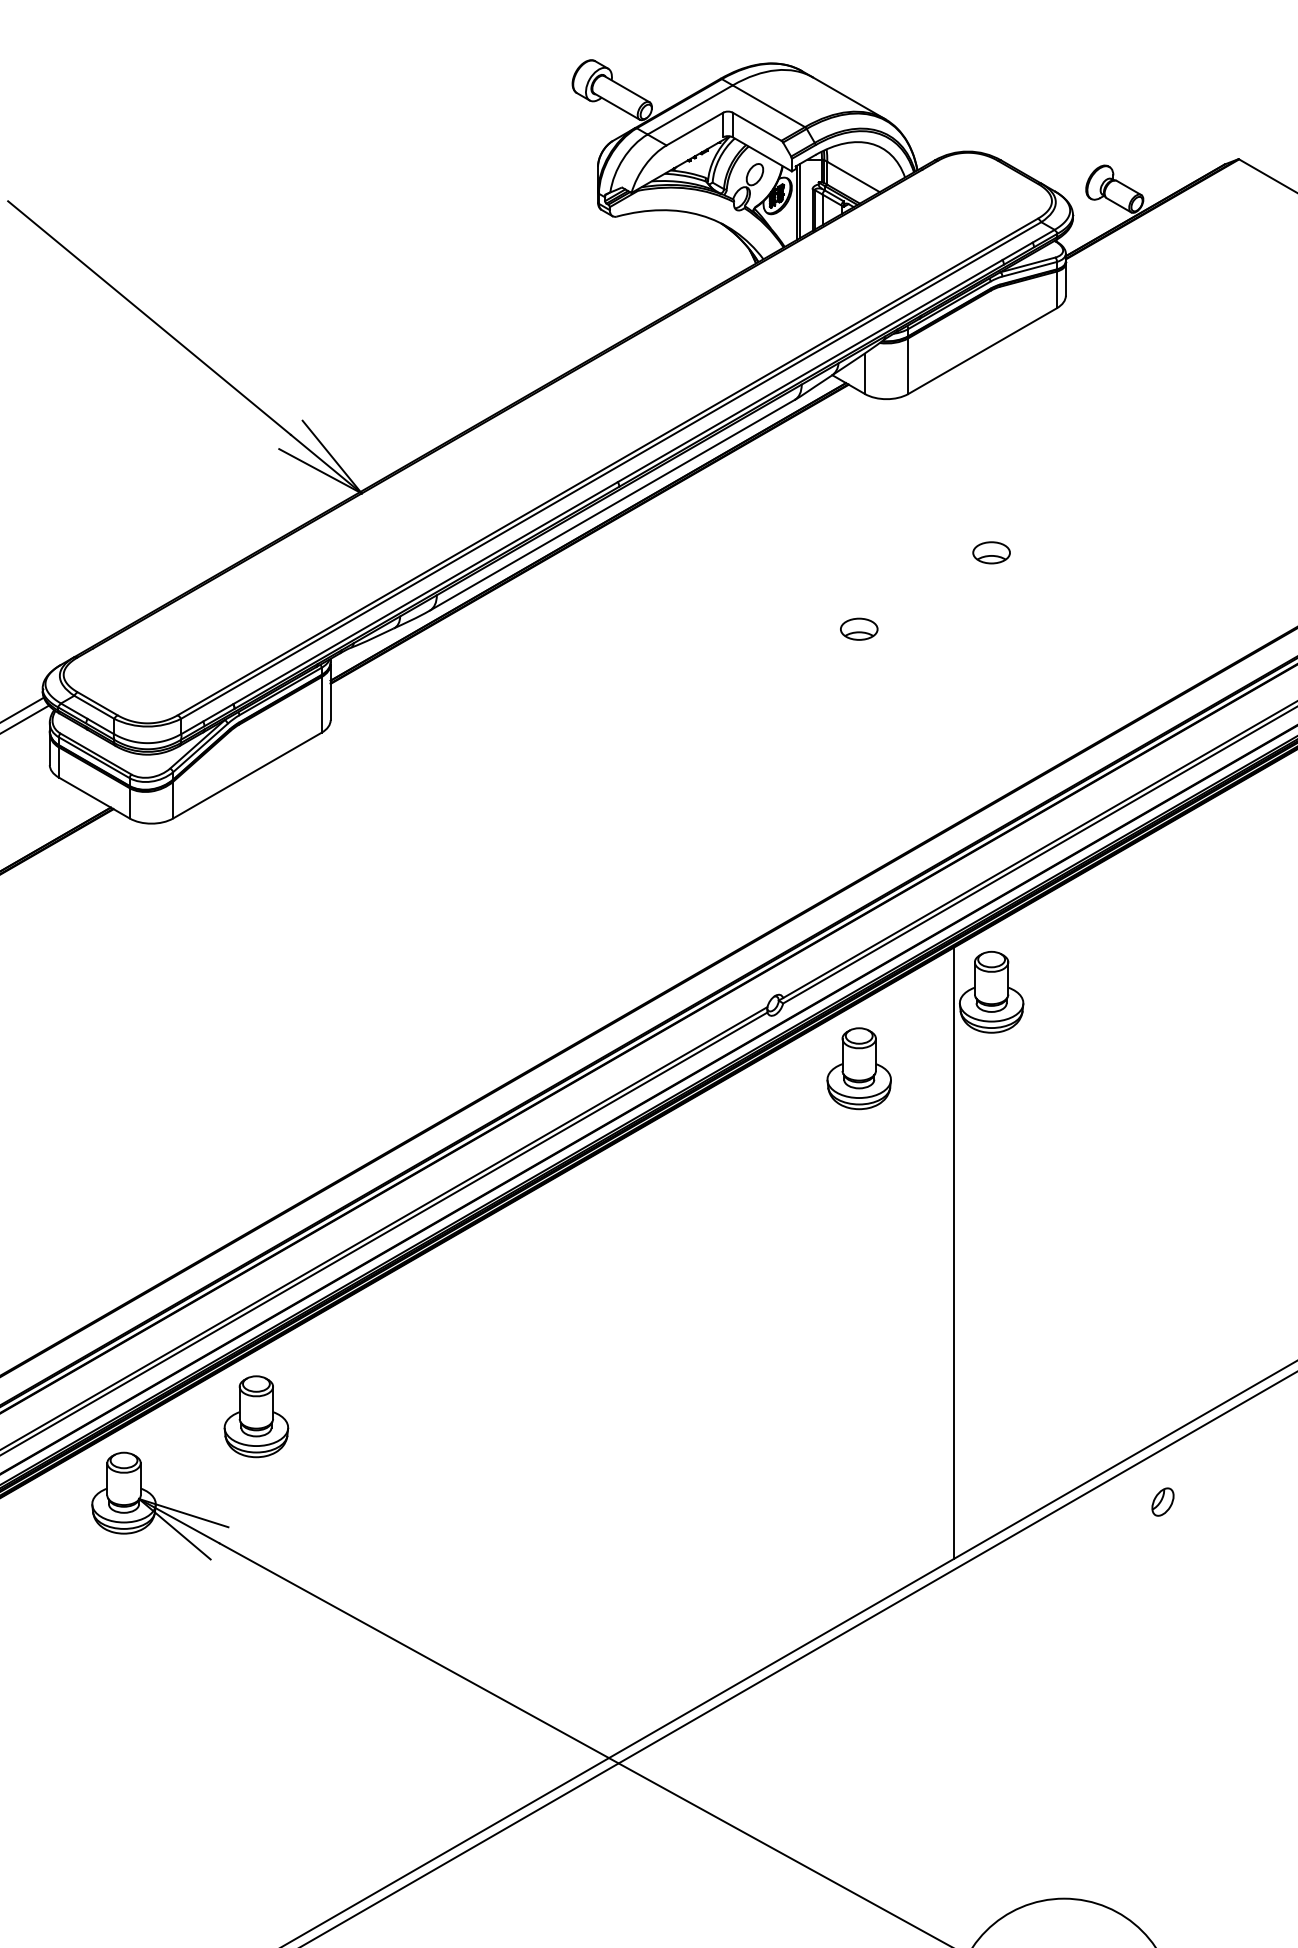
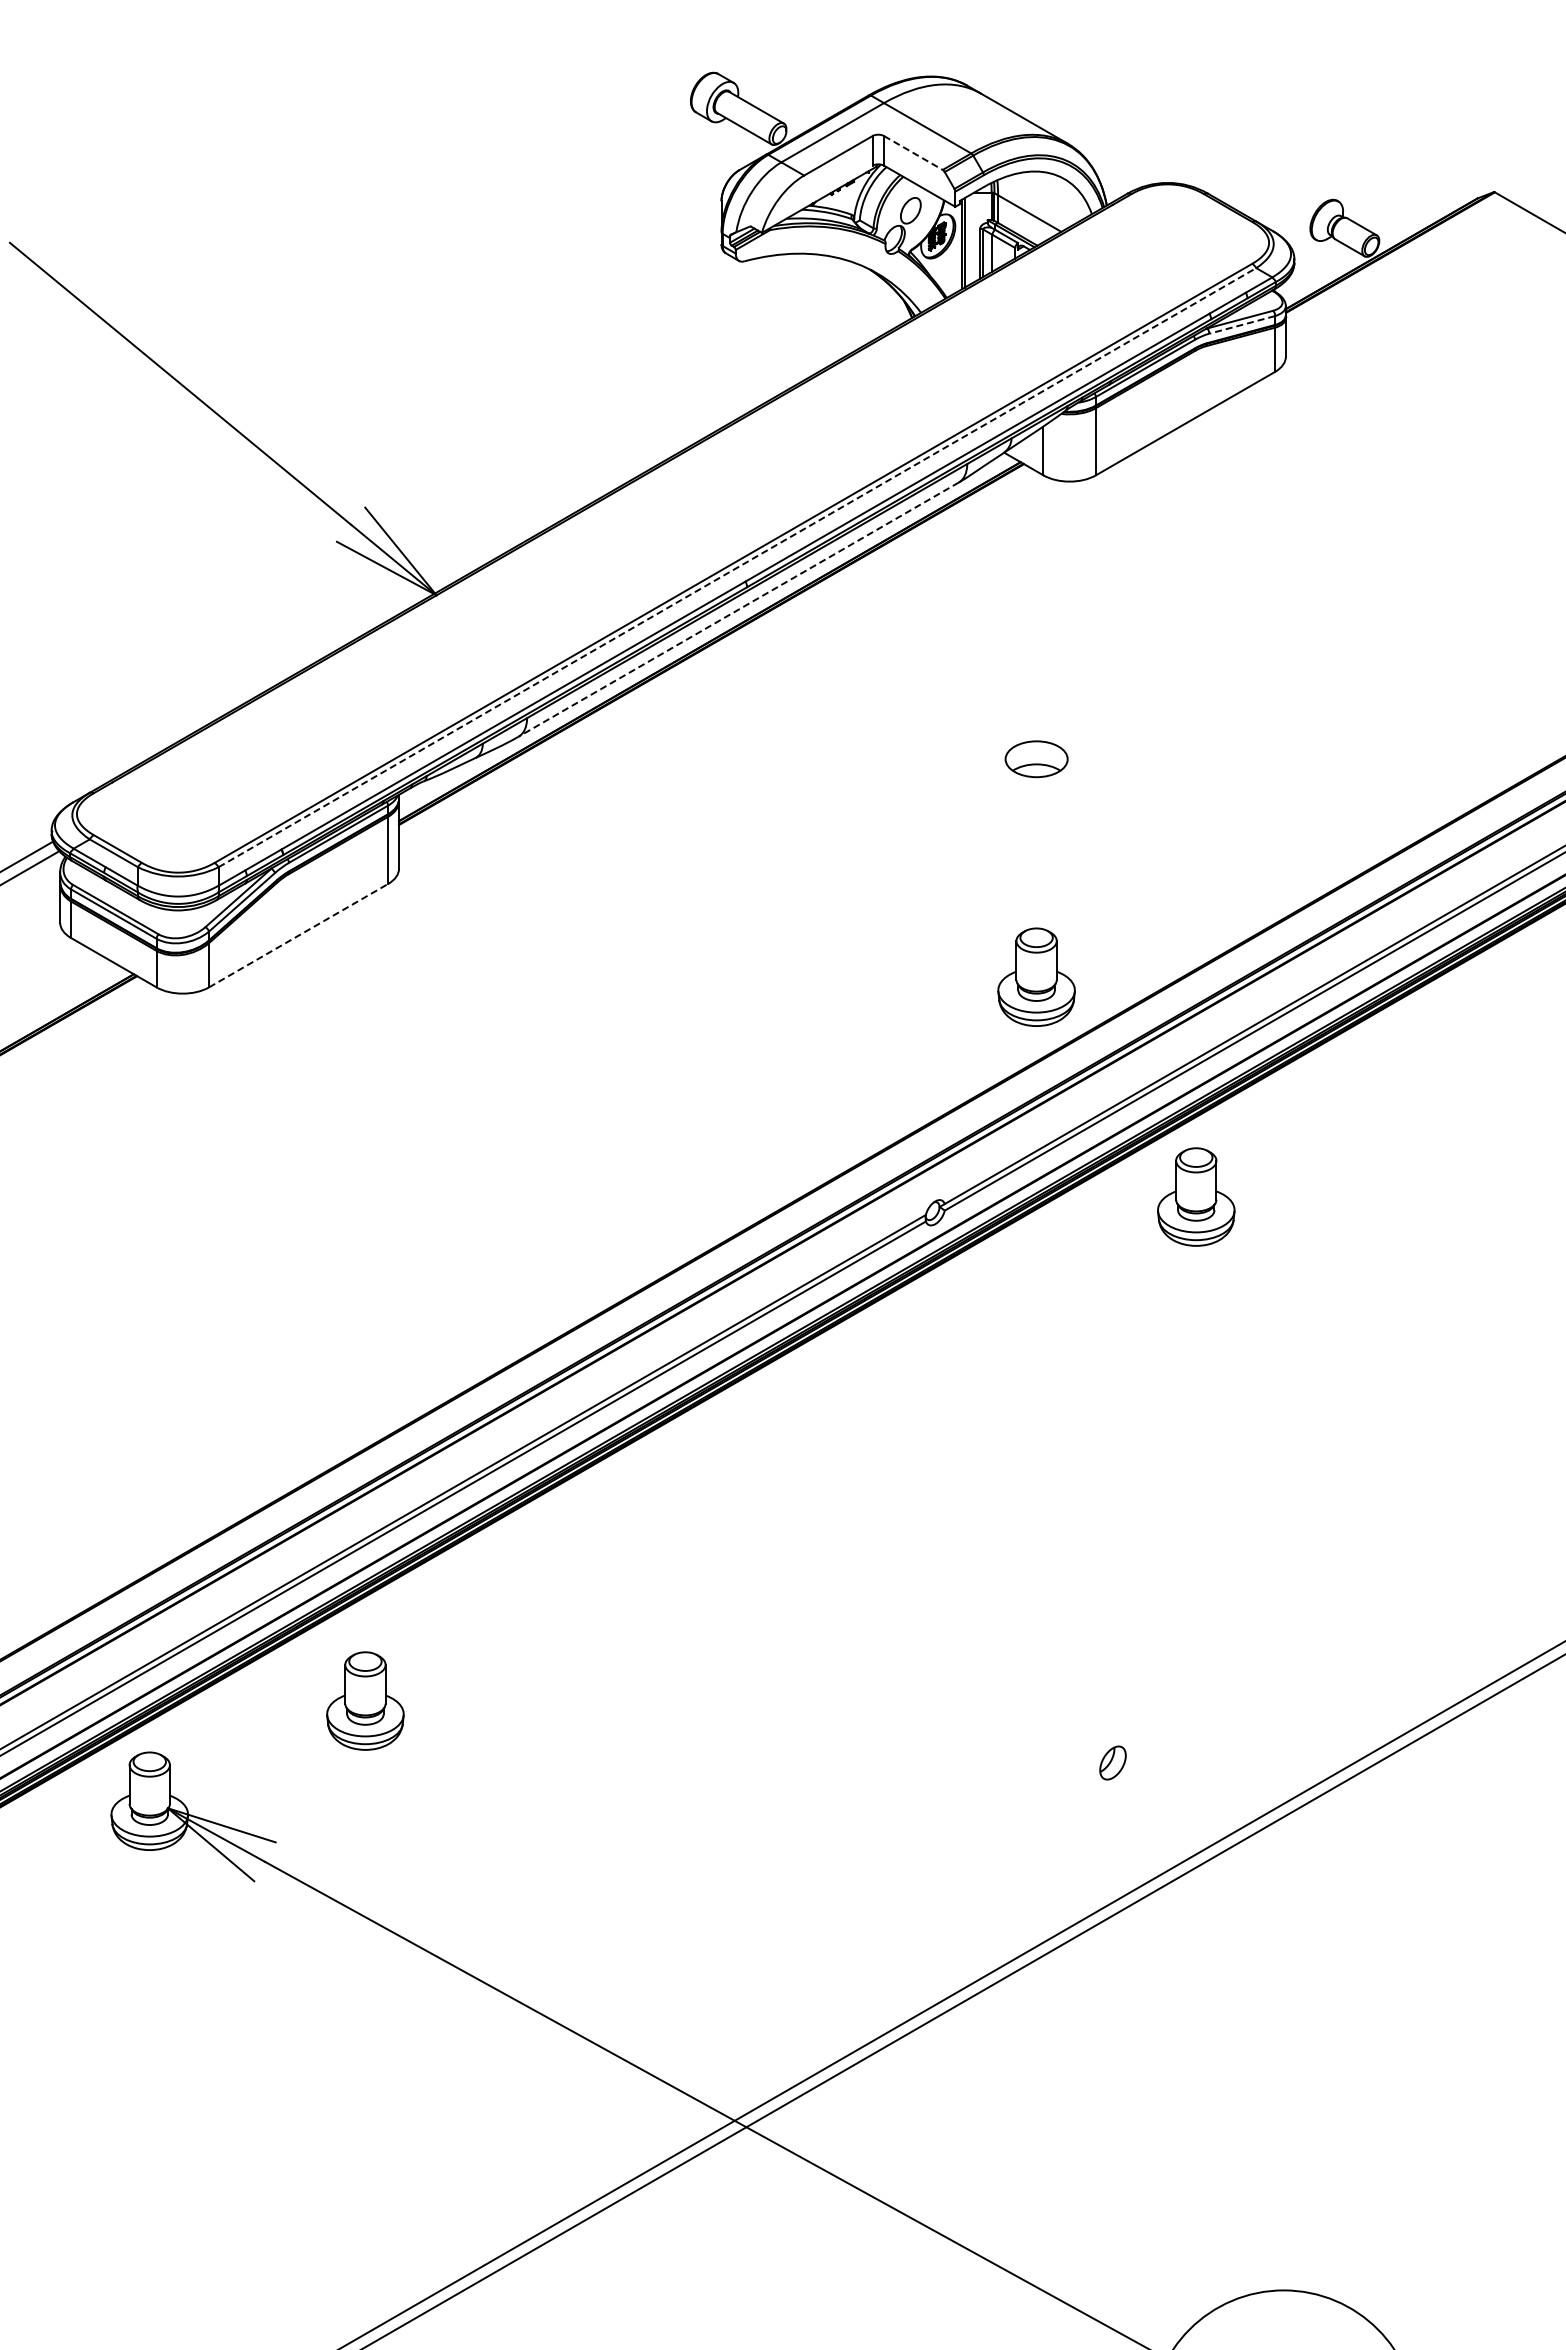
line: (757, 126) -> (913, 152), solid -> dashed
line: (1029, 269) -> (1241, 325), solid -> dashed
line: (611, 470) -> (737, 567), solid -> dashed
line: (612, 505) -> (738, 609), solid -> dashed
part: (991, 552) -> (1196, 666), removed
part: (859, 628) -> (1036, 758), size x1.4
line: (248, 775) -> (299, 935), solid -> dashed
part: (859, 1068) -> (1036, 976), moved
line: (953, 1252) -> (1150, 1511), removed
part: (256, 1416) -> (365, 1700), moved
part: (1162, 1501) -> (1112, 1762), moved

